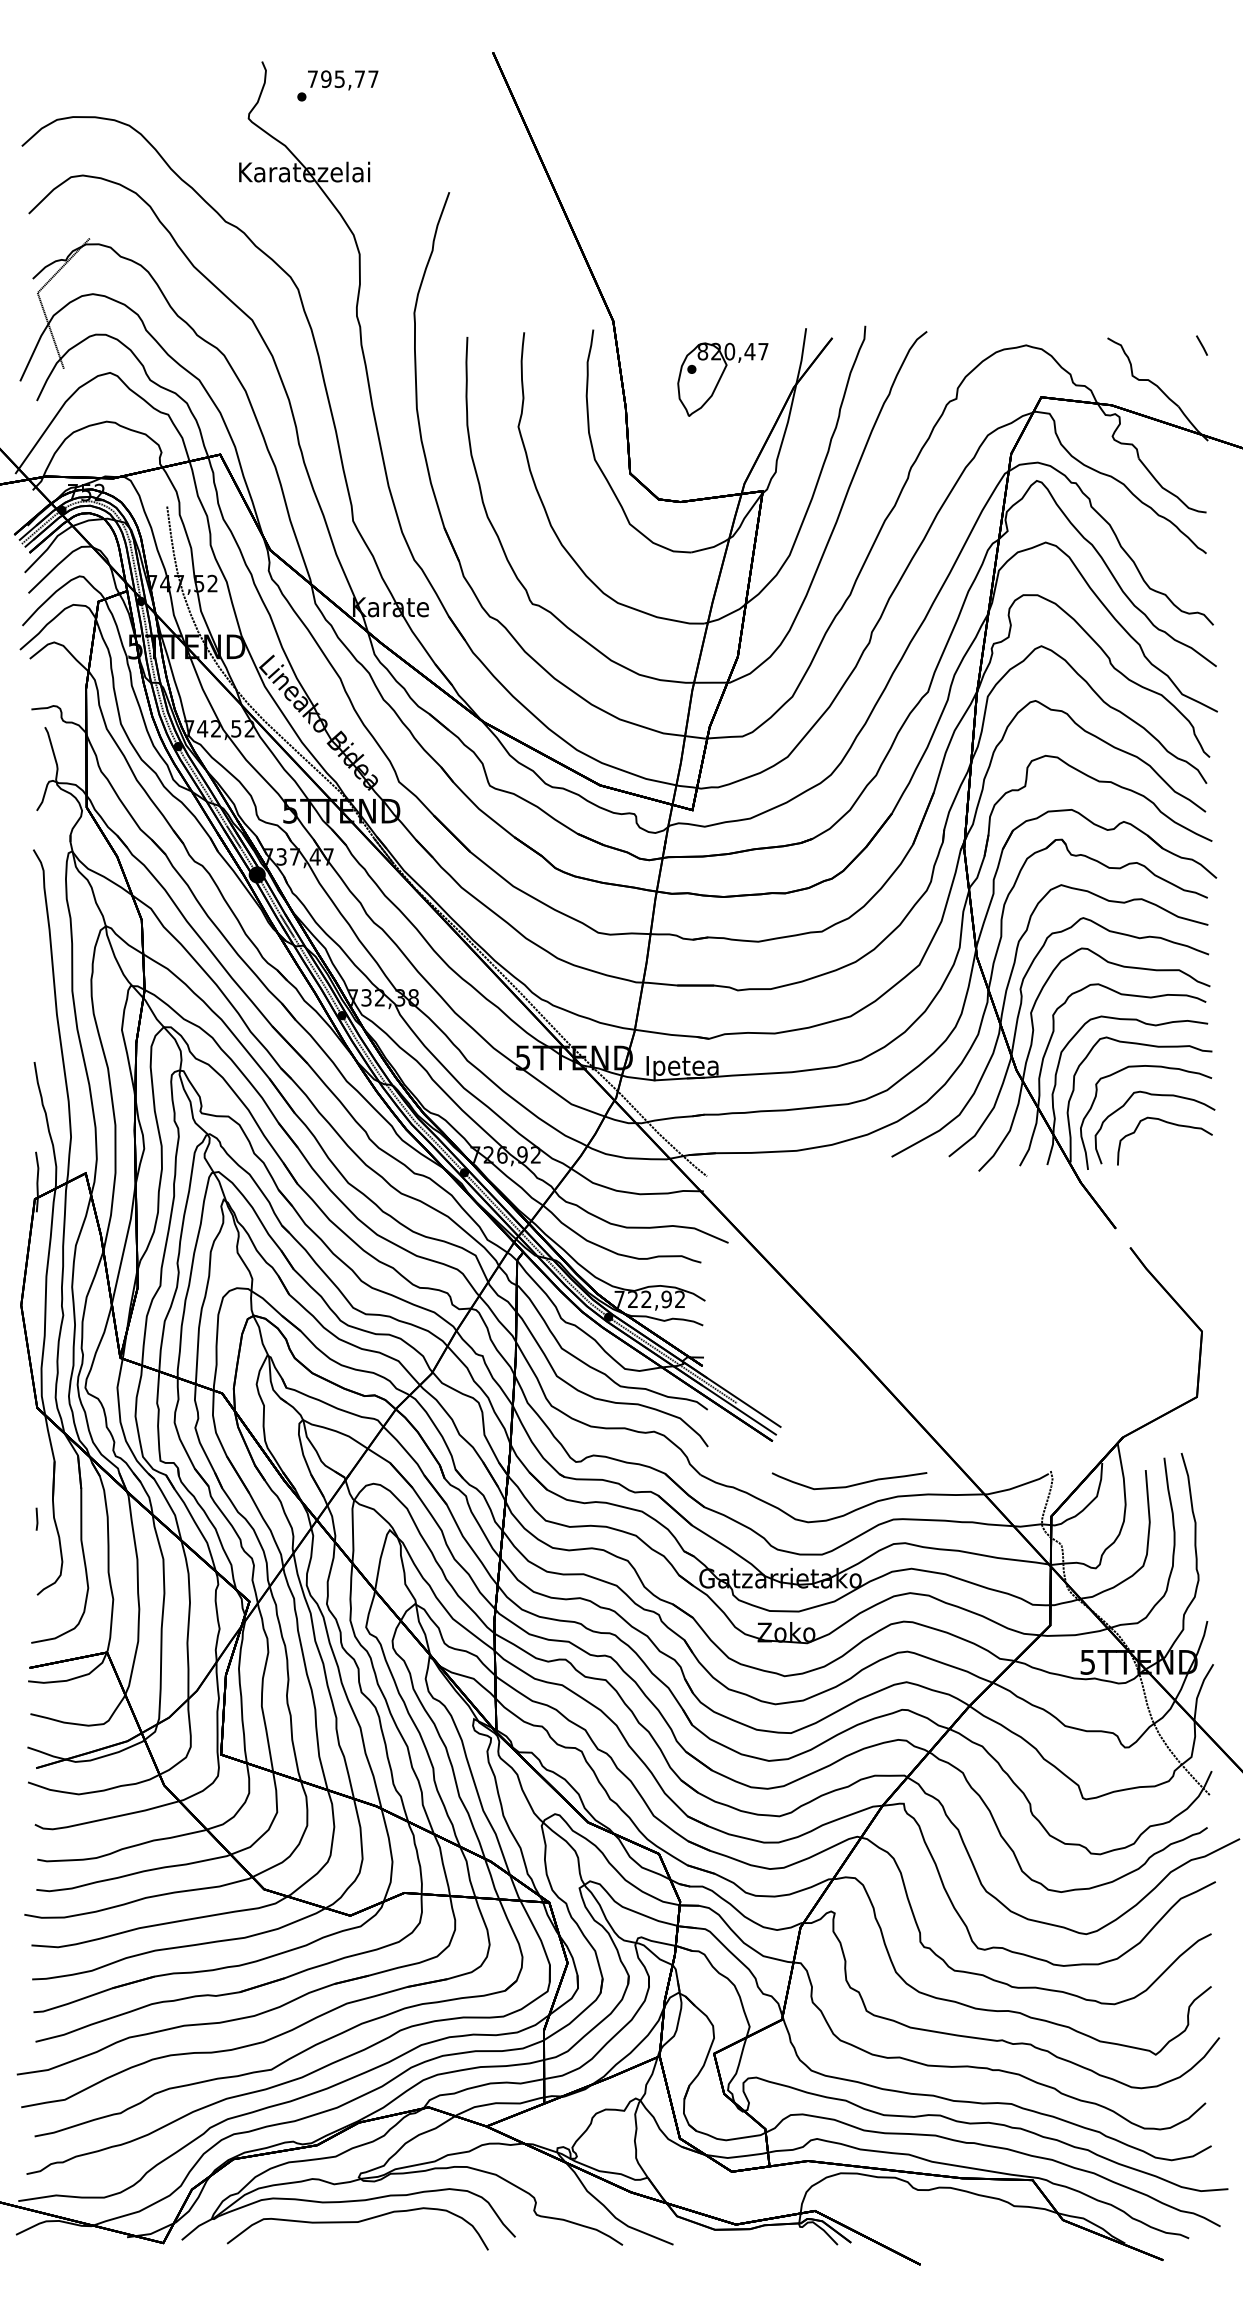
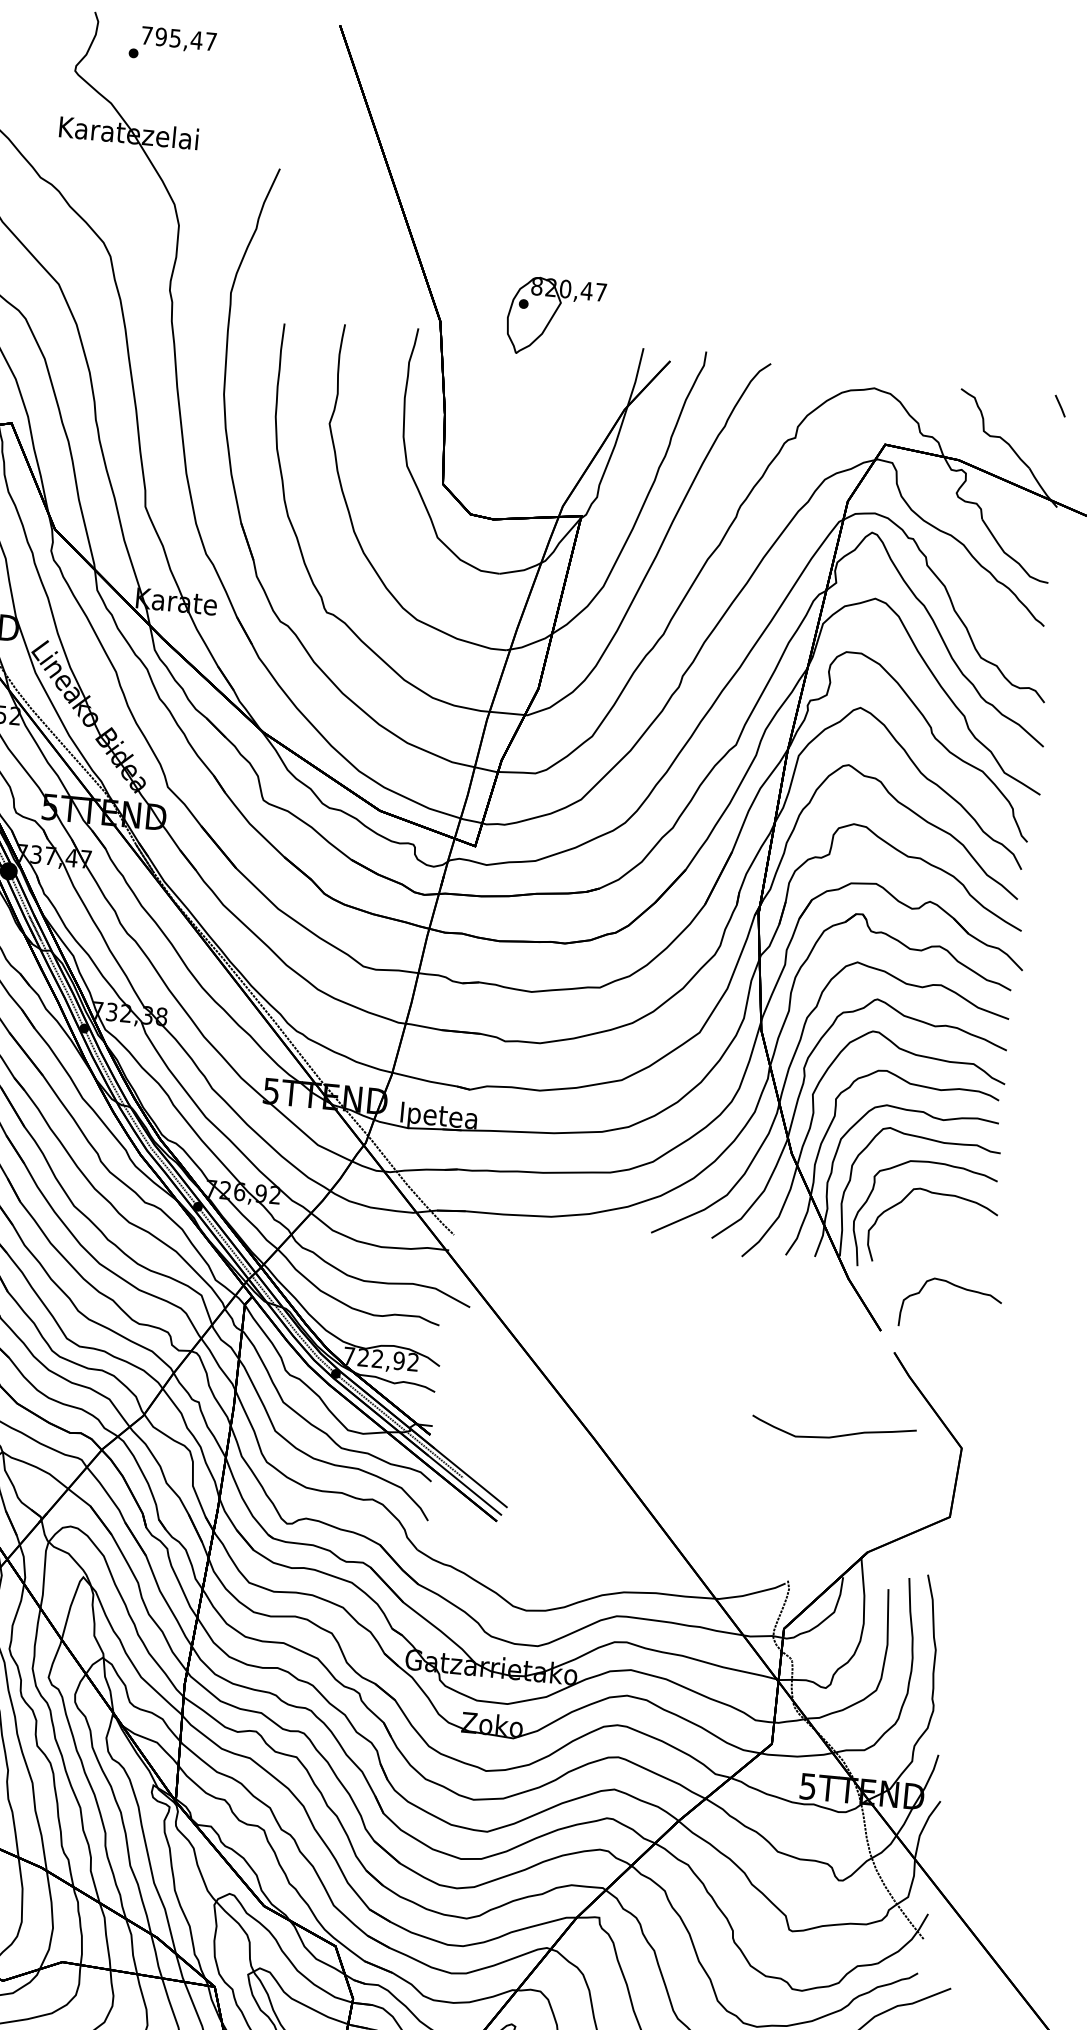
text: (359, 78) -> (196, 39), 795,77 -> 795,47
part: (722, 379) -> (555, 317), moved
part: (1170, 1124) -> (958, 1287), moved
part: (849, 1481) -> (833, 1431), moved

